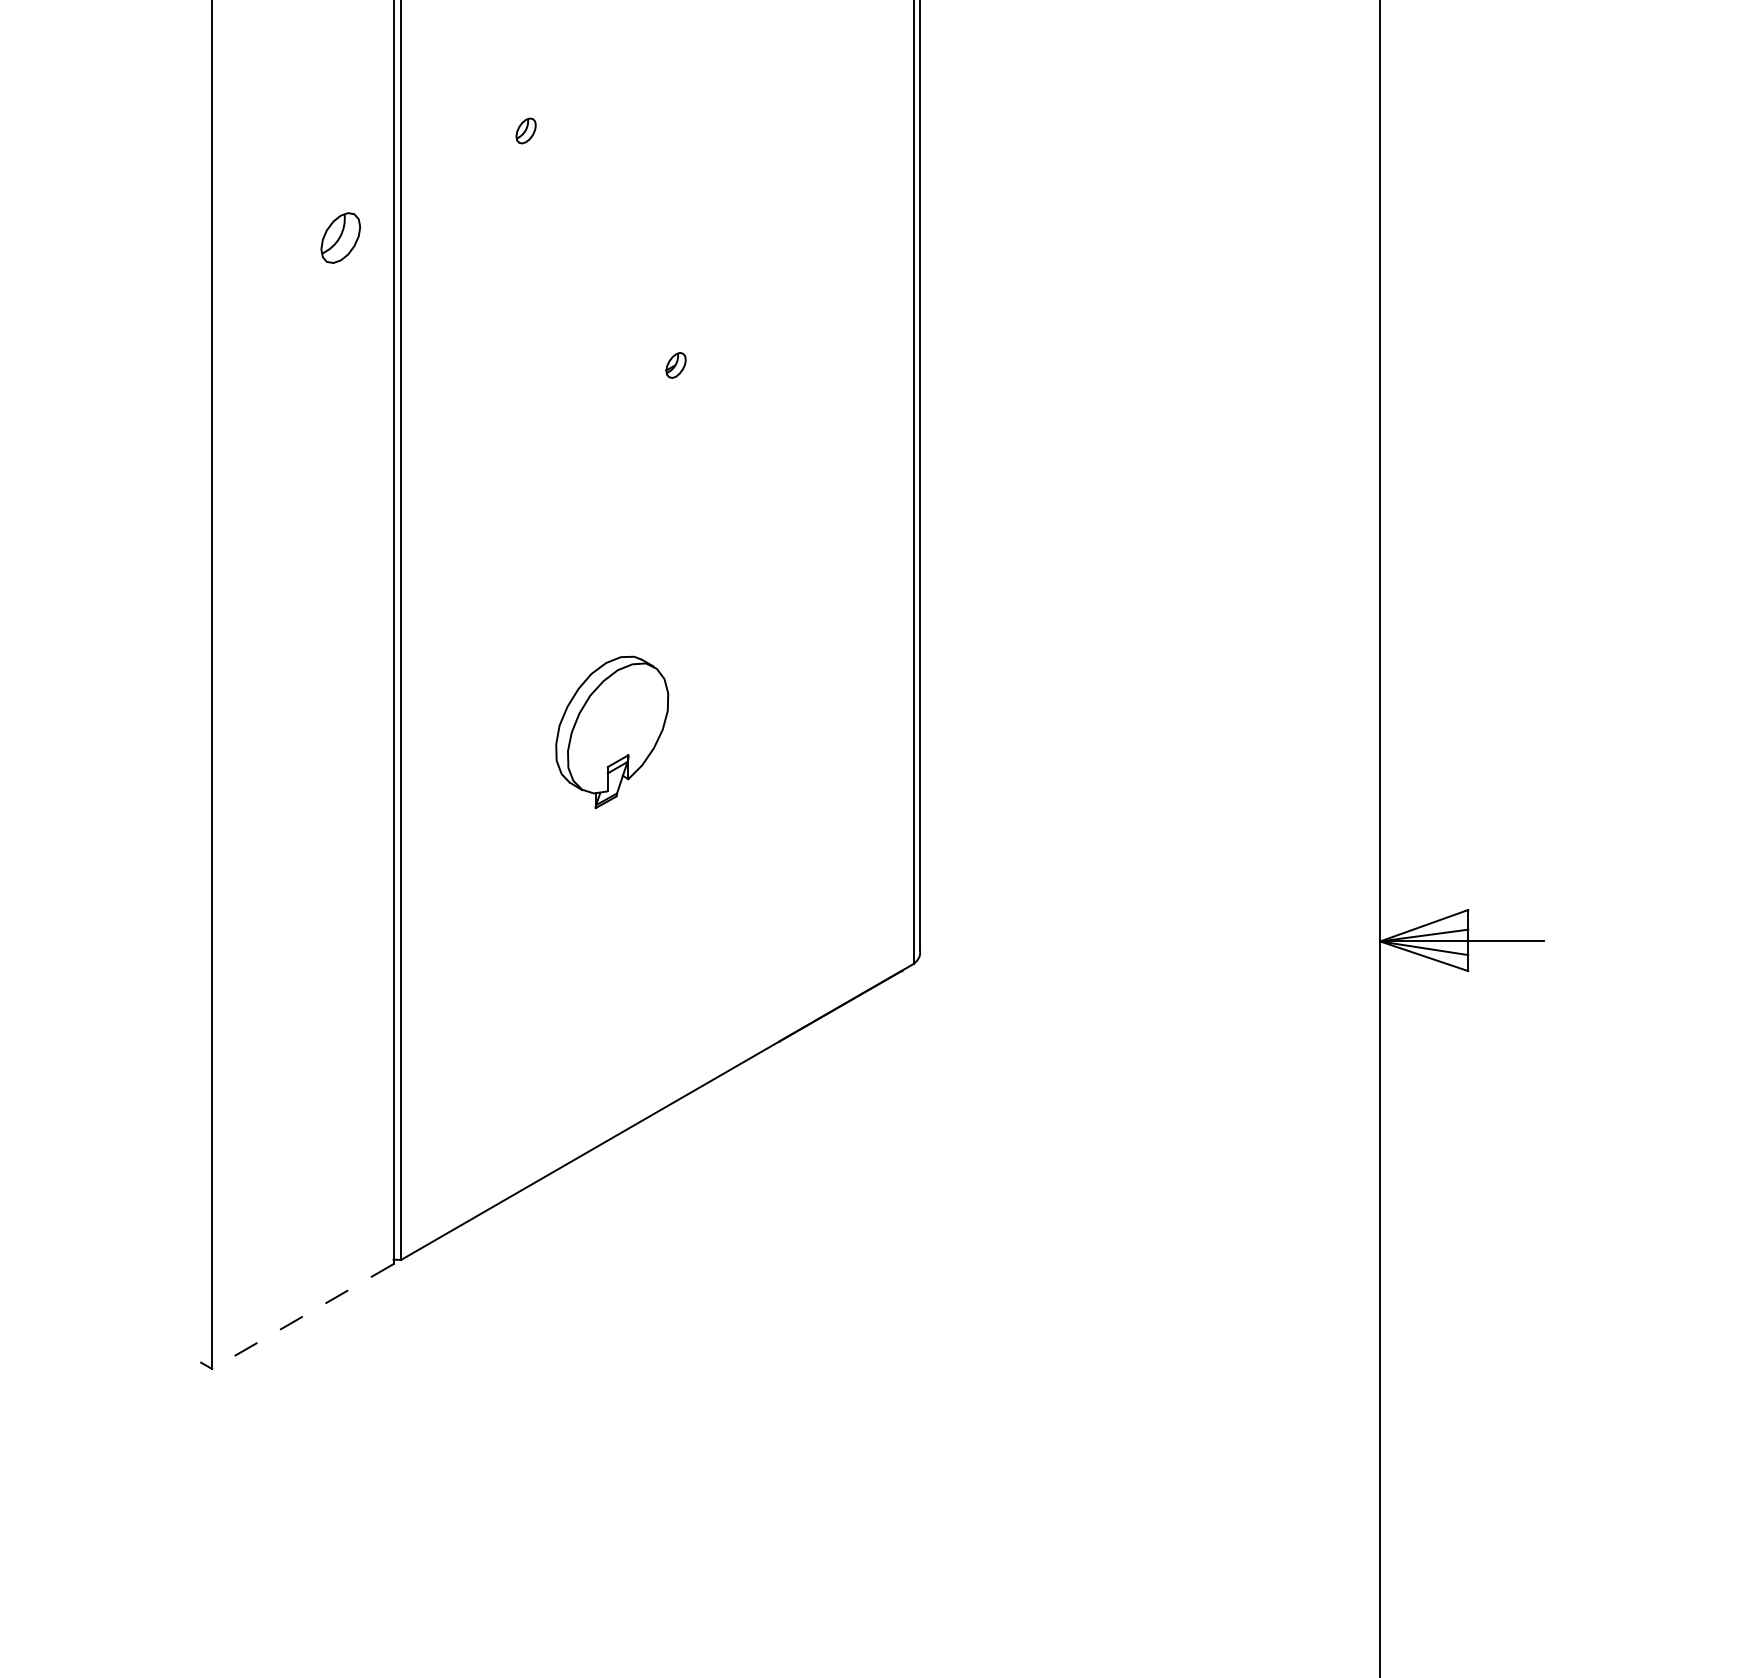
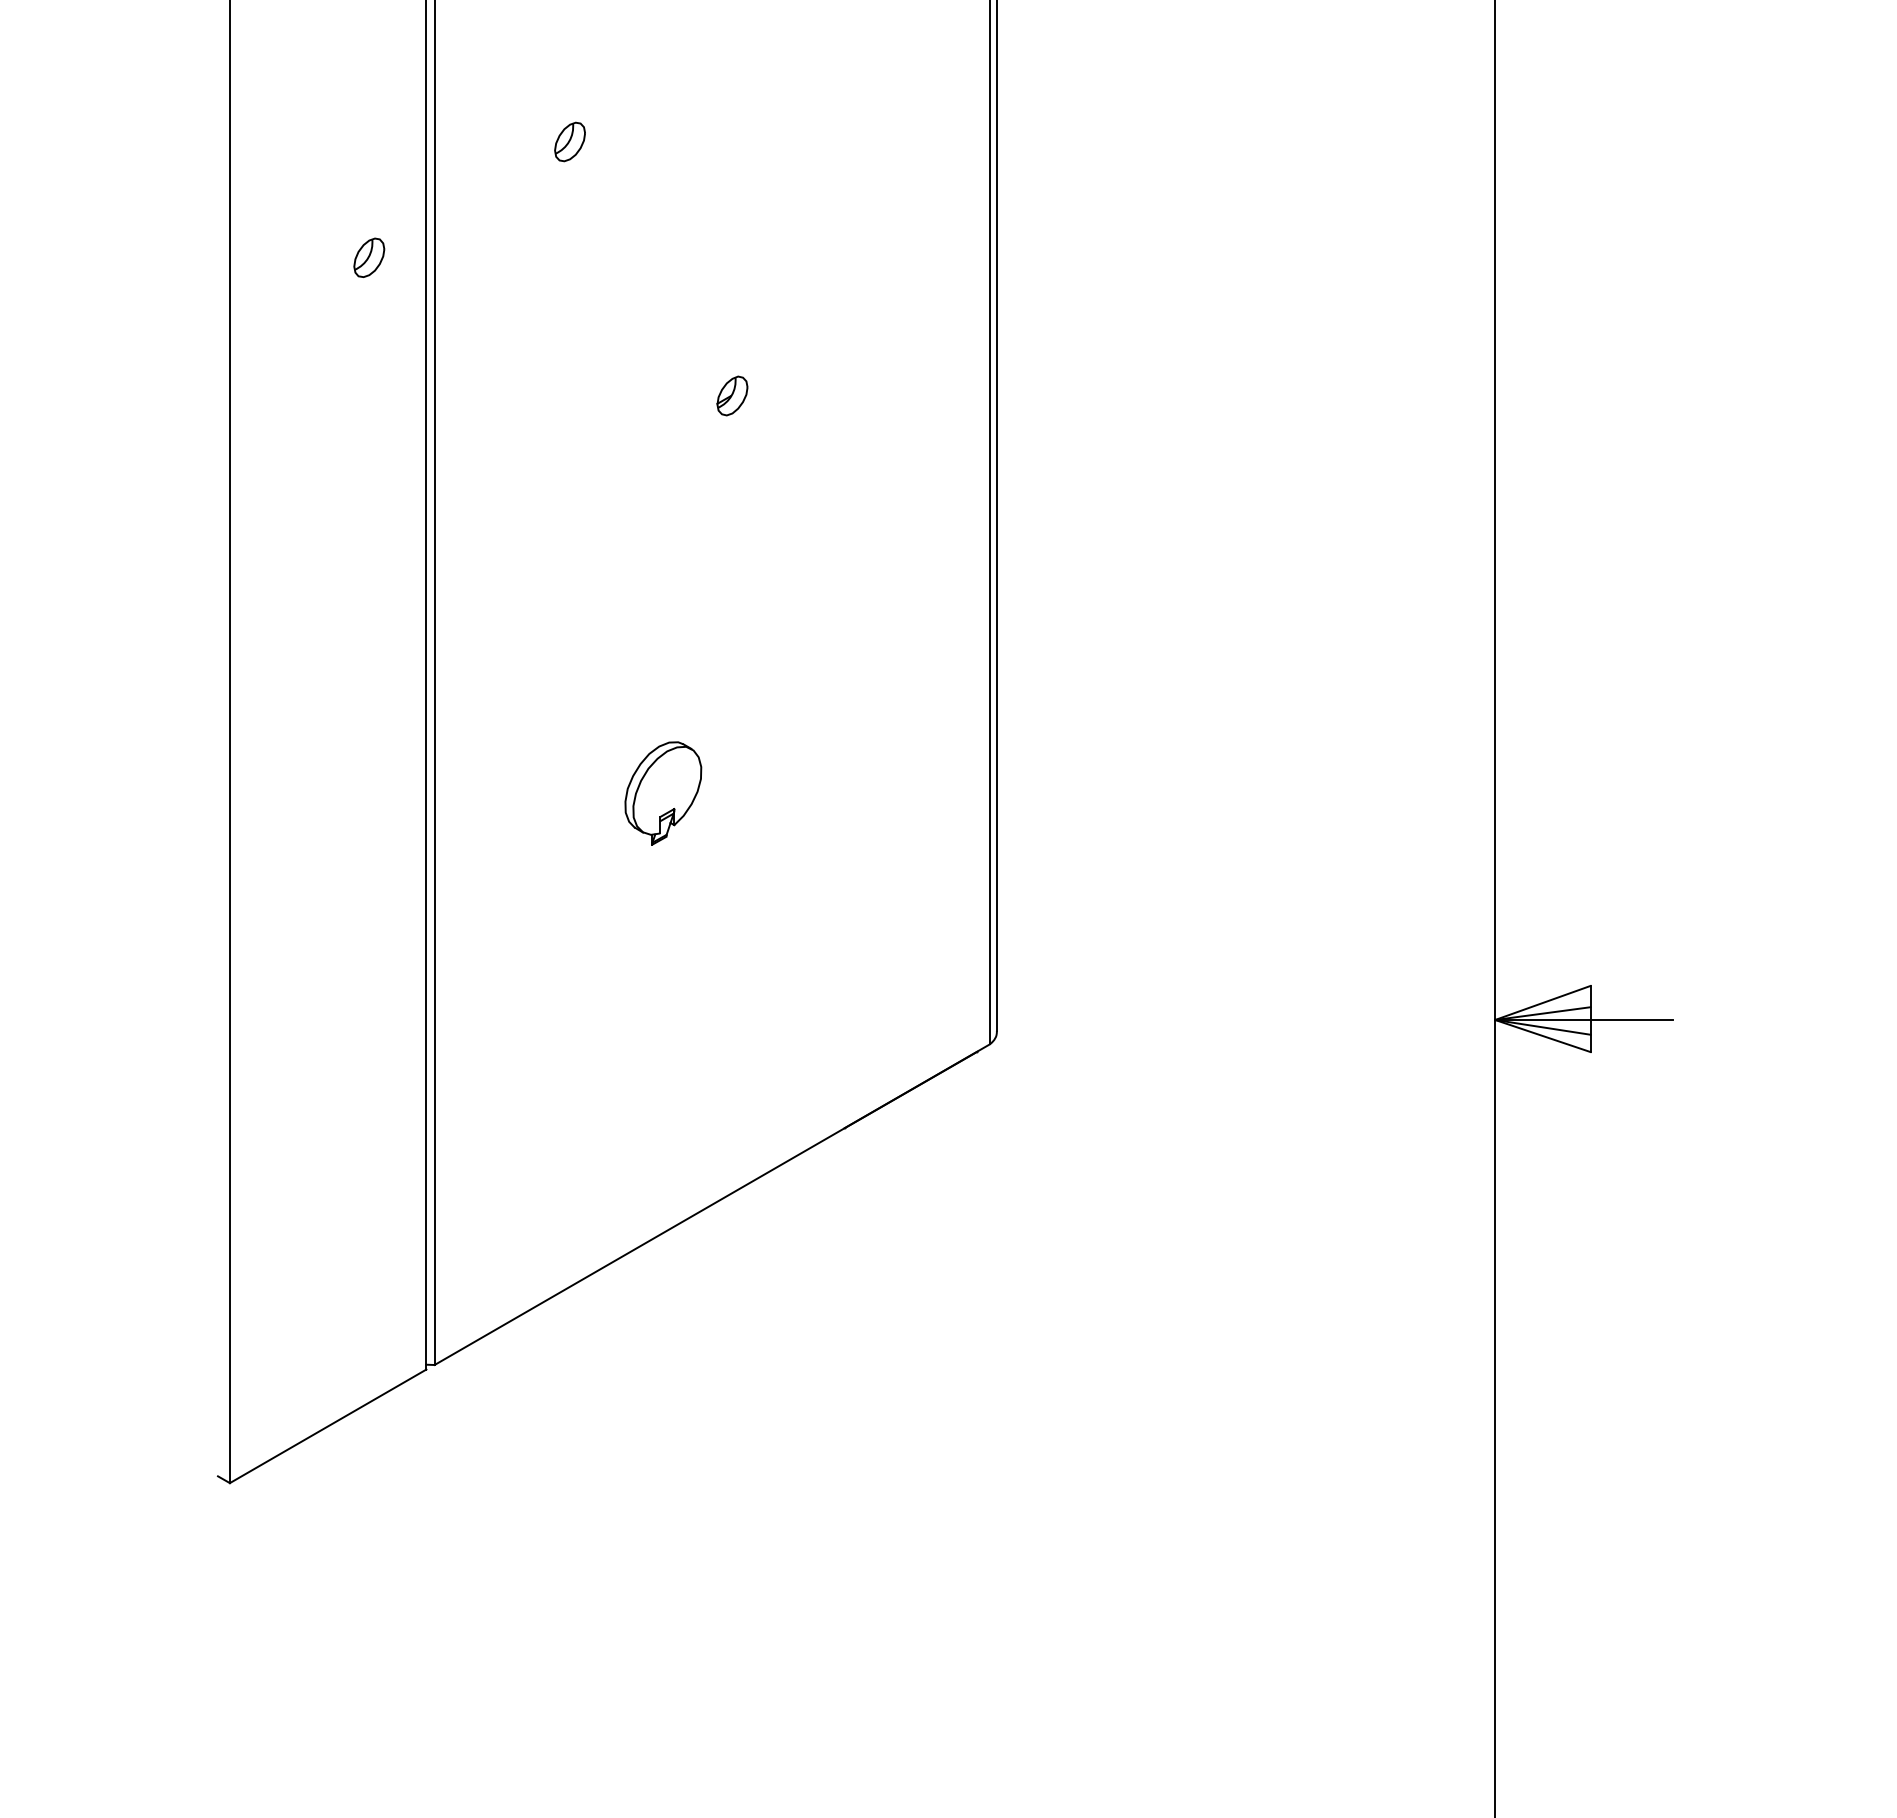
part: (525, 130) -> (569, 141), size x1.43
part: (341, 237) -> (369, 257), size x0.71
part: (676, 364) -> (732, 395), size x1.43
part: (612, 732) -> (663, 793), size x0.62
line: (302, 1316) -> (327, 1426), dashed -> solid

